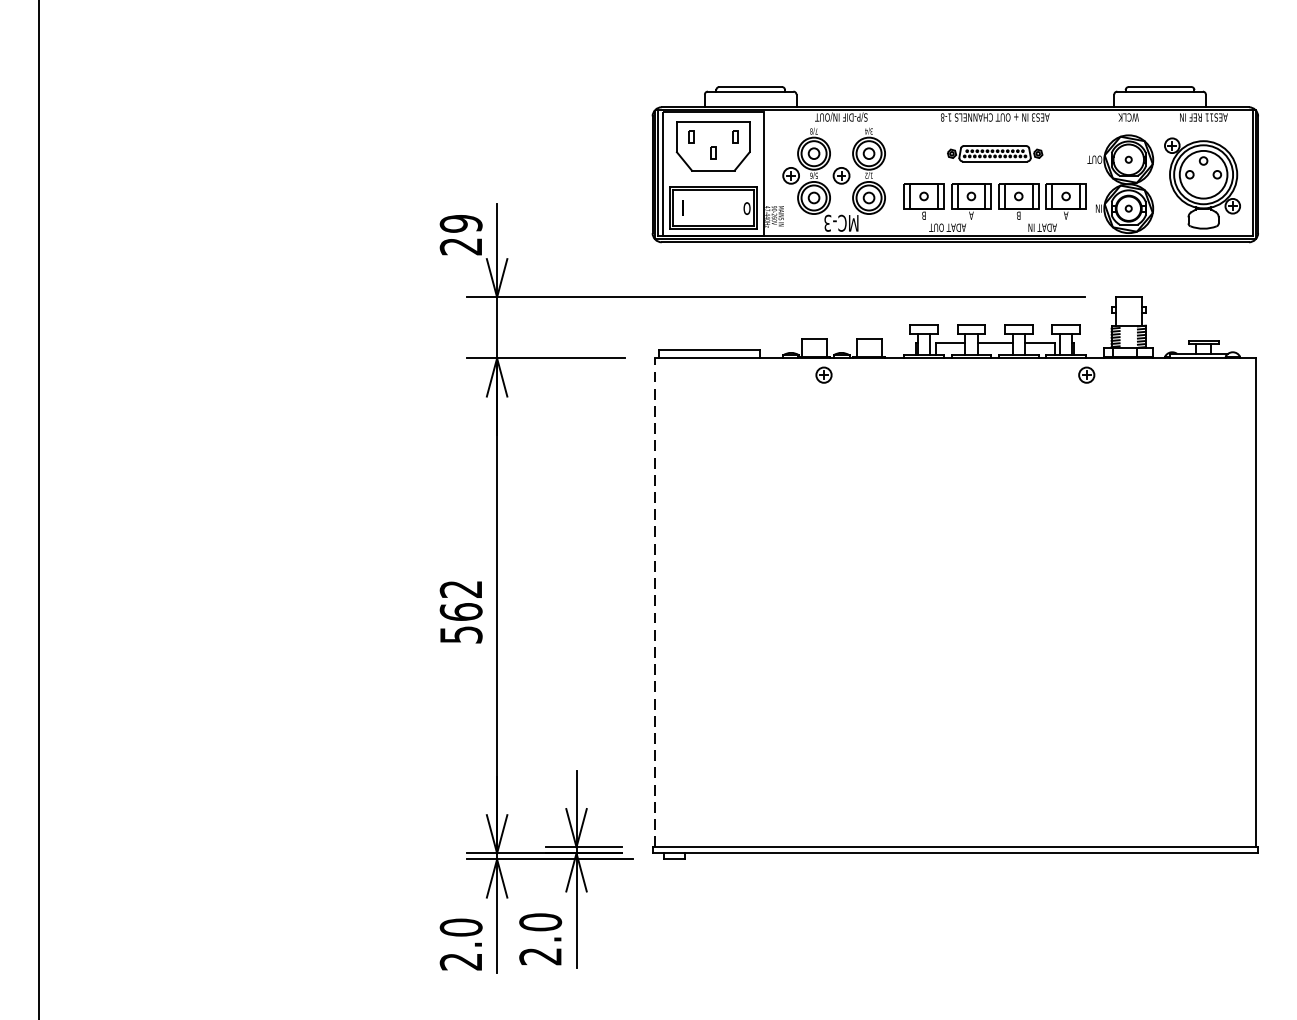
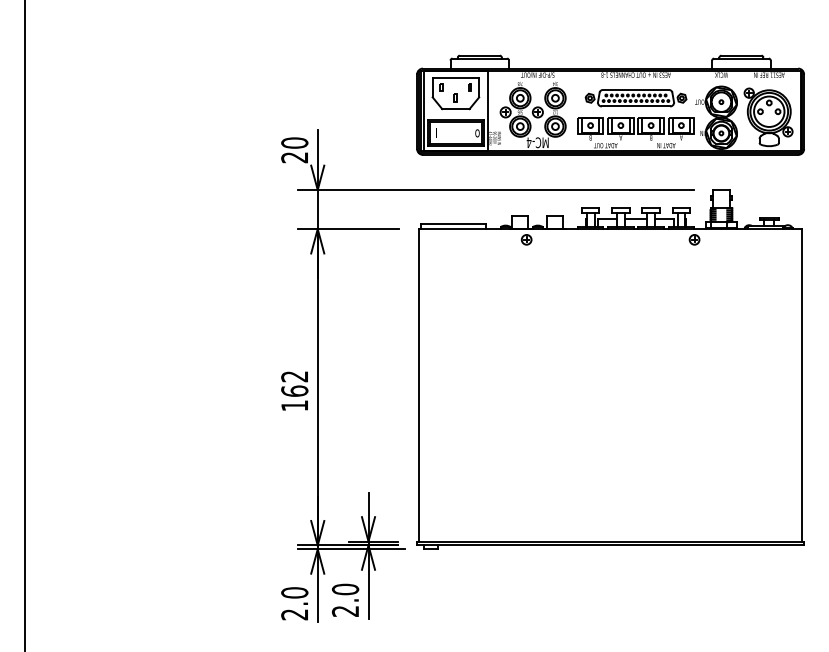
part: (994, 154) -> (635, 98), size x1.67
text: (460, 222) -> (294, 142), 29 -> 20
text: (826, 222) -> (528, 142), MC-3 -> MC-4
line: (654, 601) -> (418, 384), dashed -> solid
text: (460, 634) -> (294, 405), 562 -> 162

